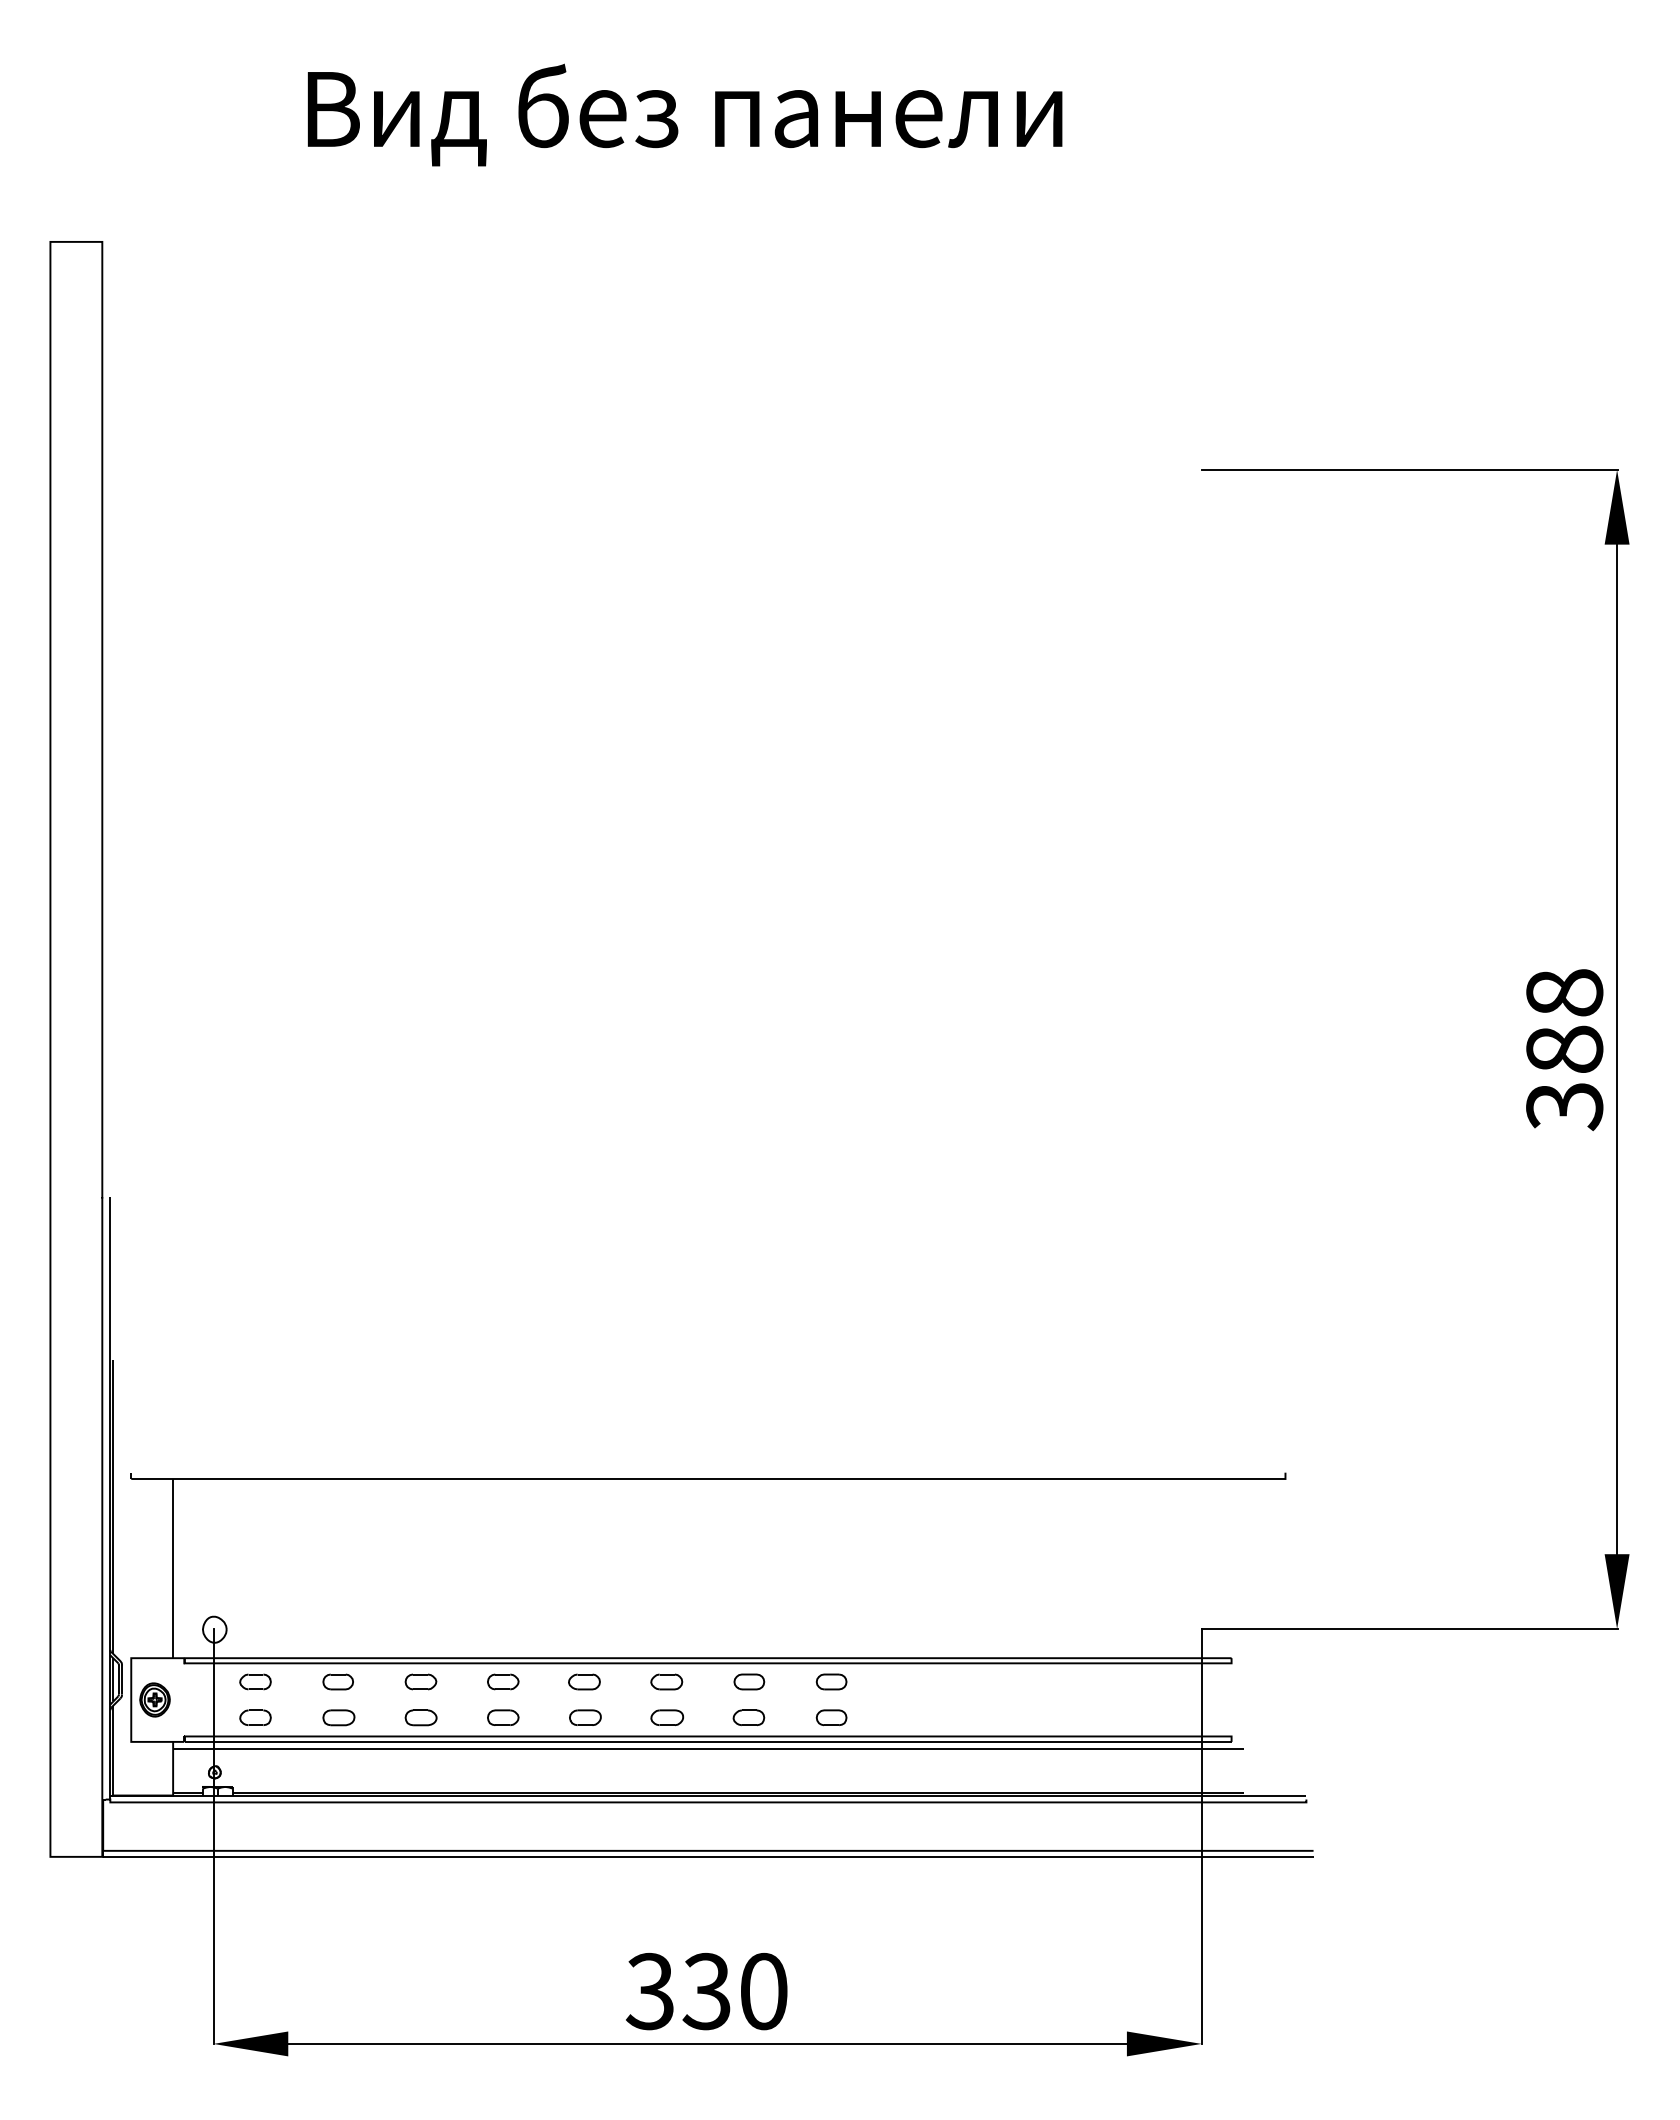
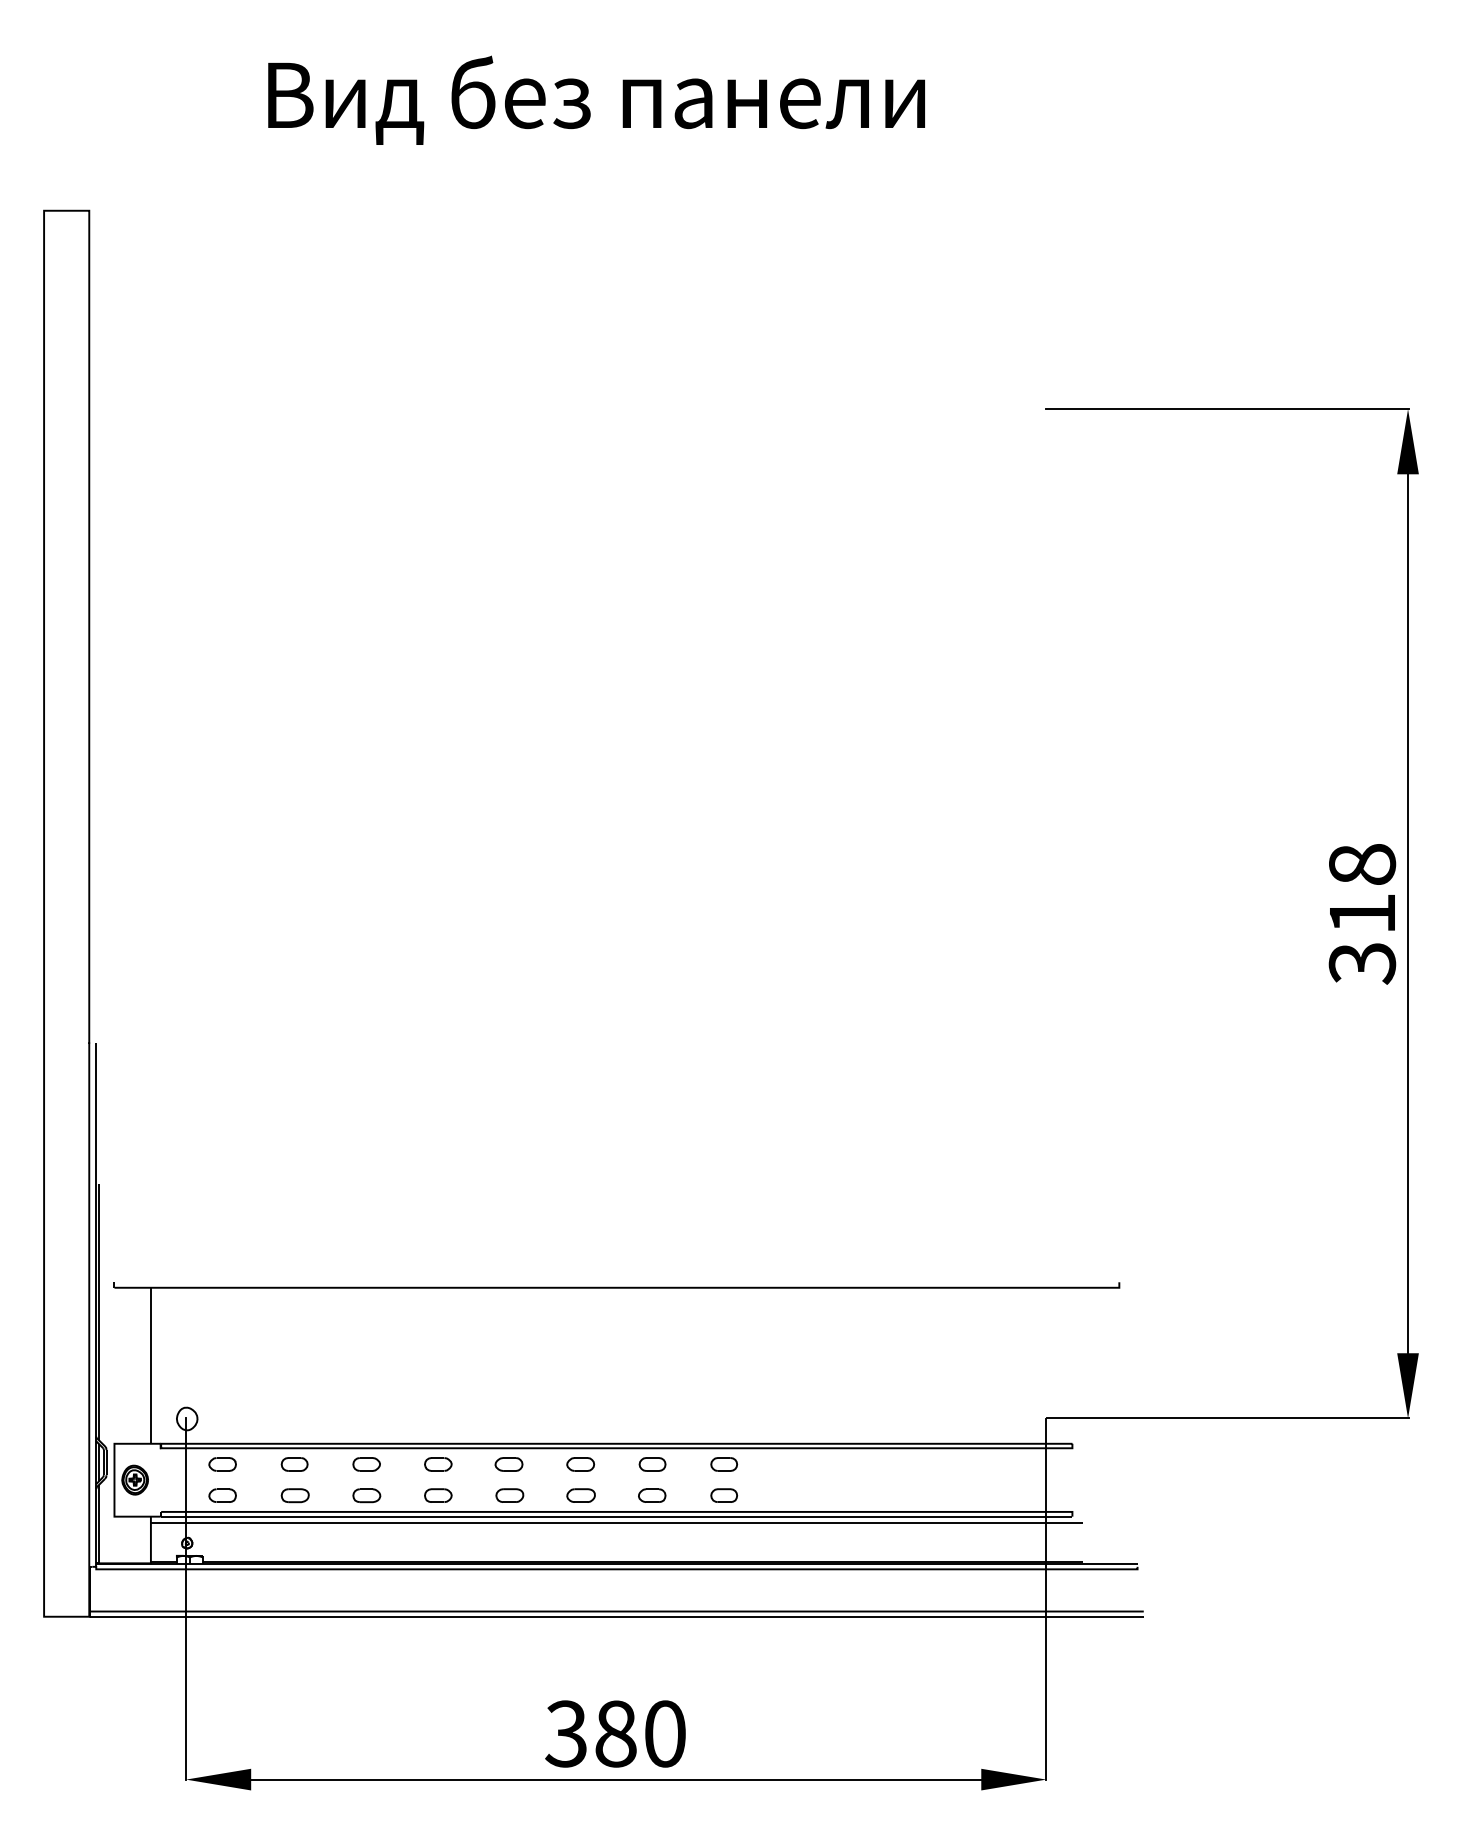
text: (1564, 1048) -> (1362, 912), 388 -> 318
text: (706, 1991) -> (615, 1733), 330 -> 380

